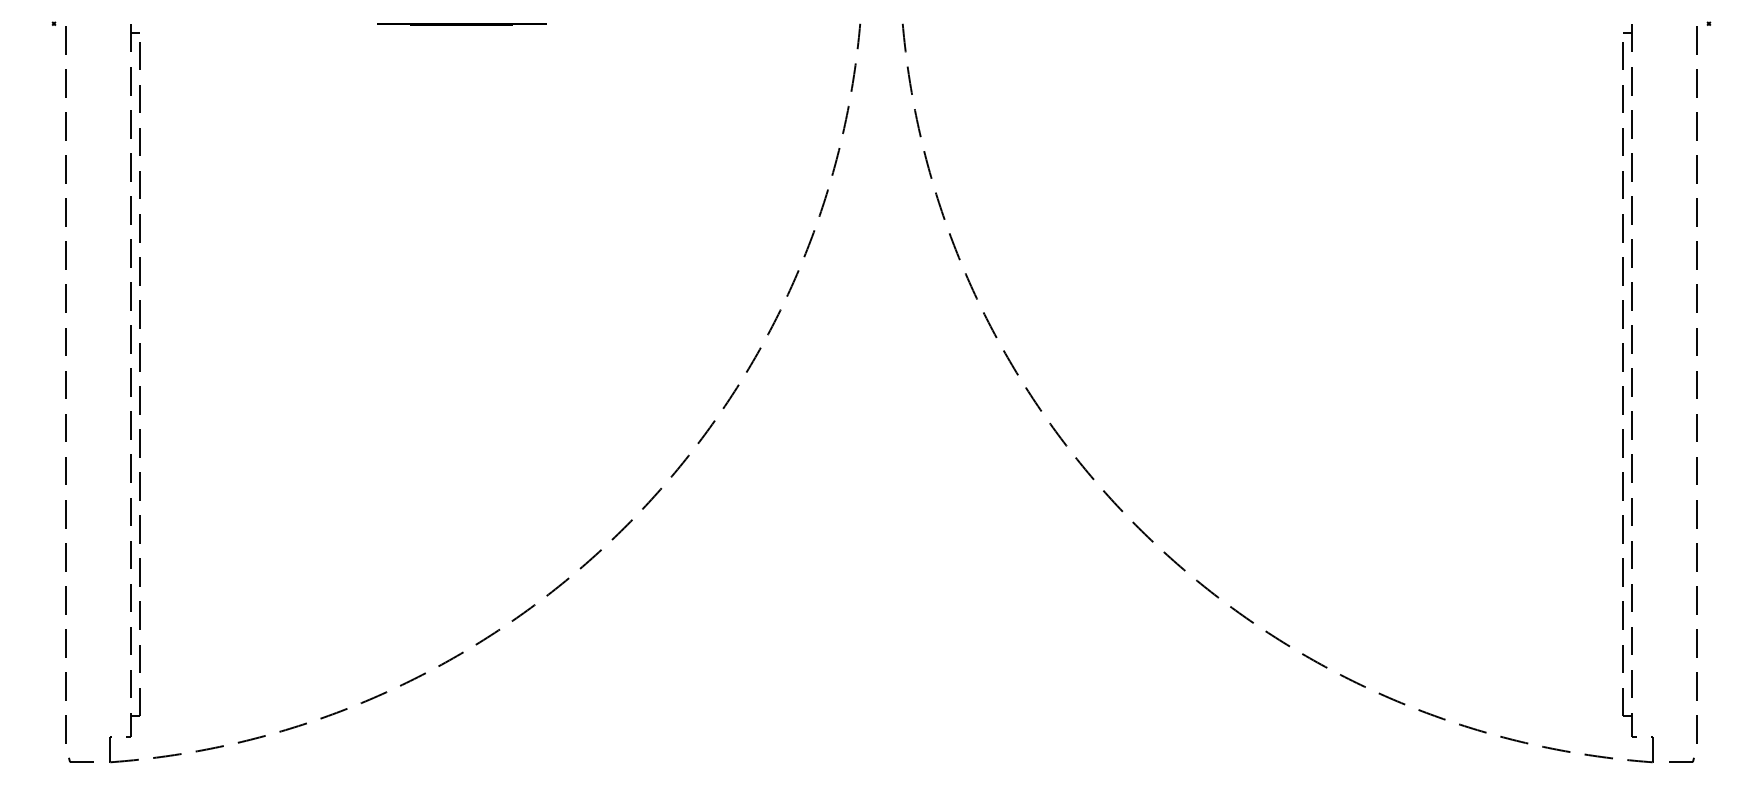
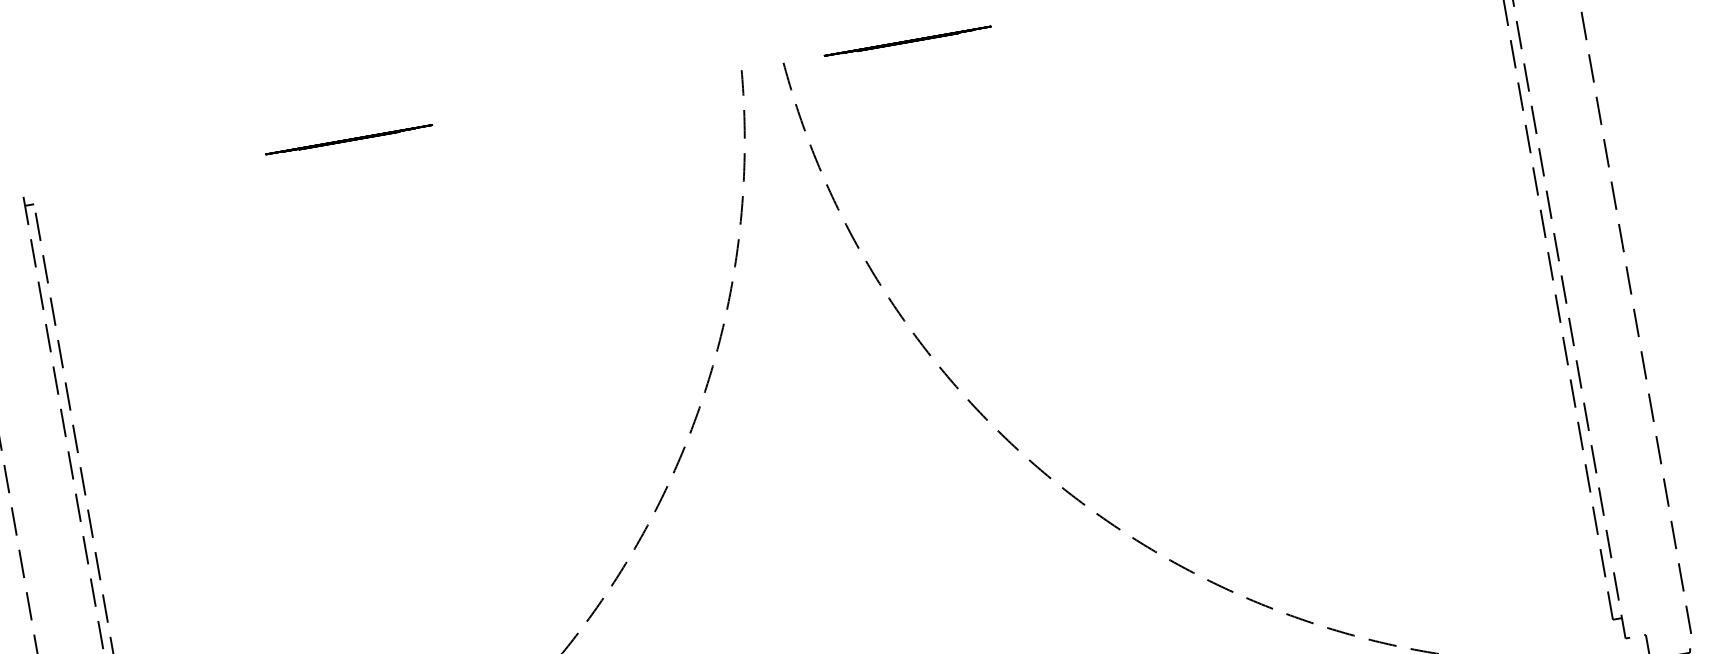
line: (1028, 24) -> (907, 41), added

